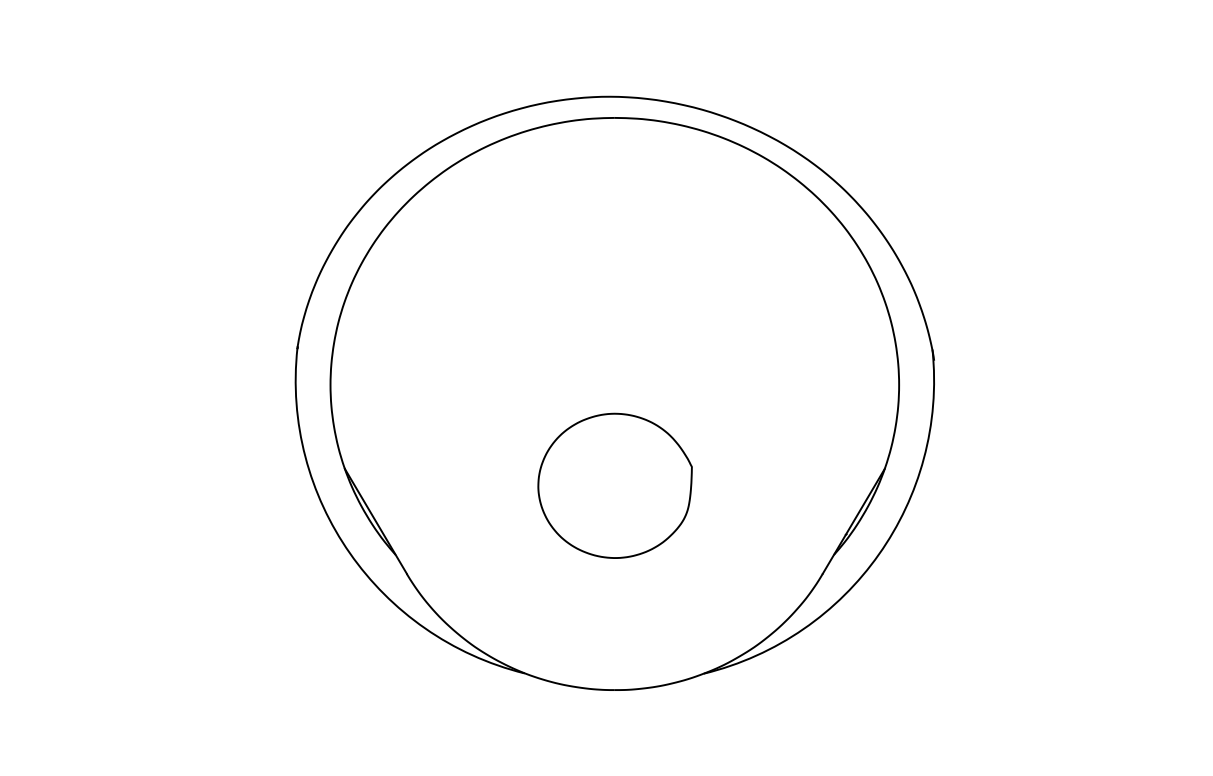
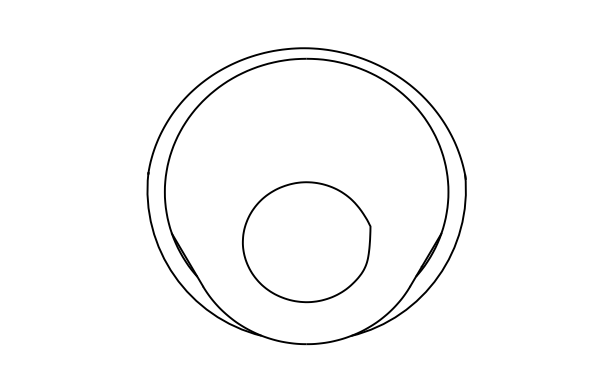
part: (614, 486) -> (306, 242), size x1.67

